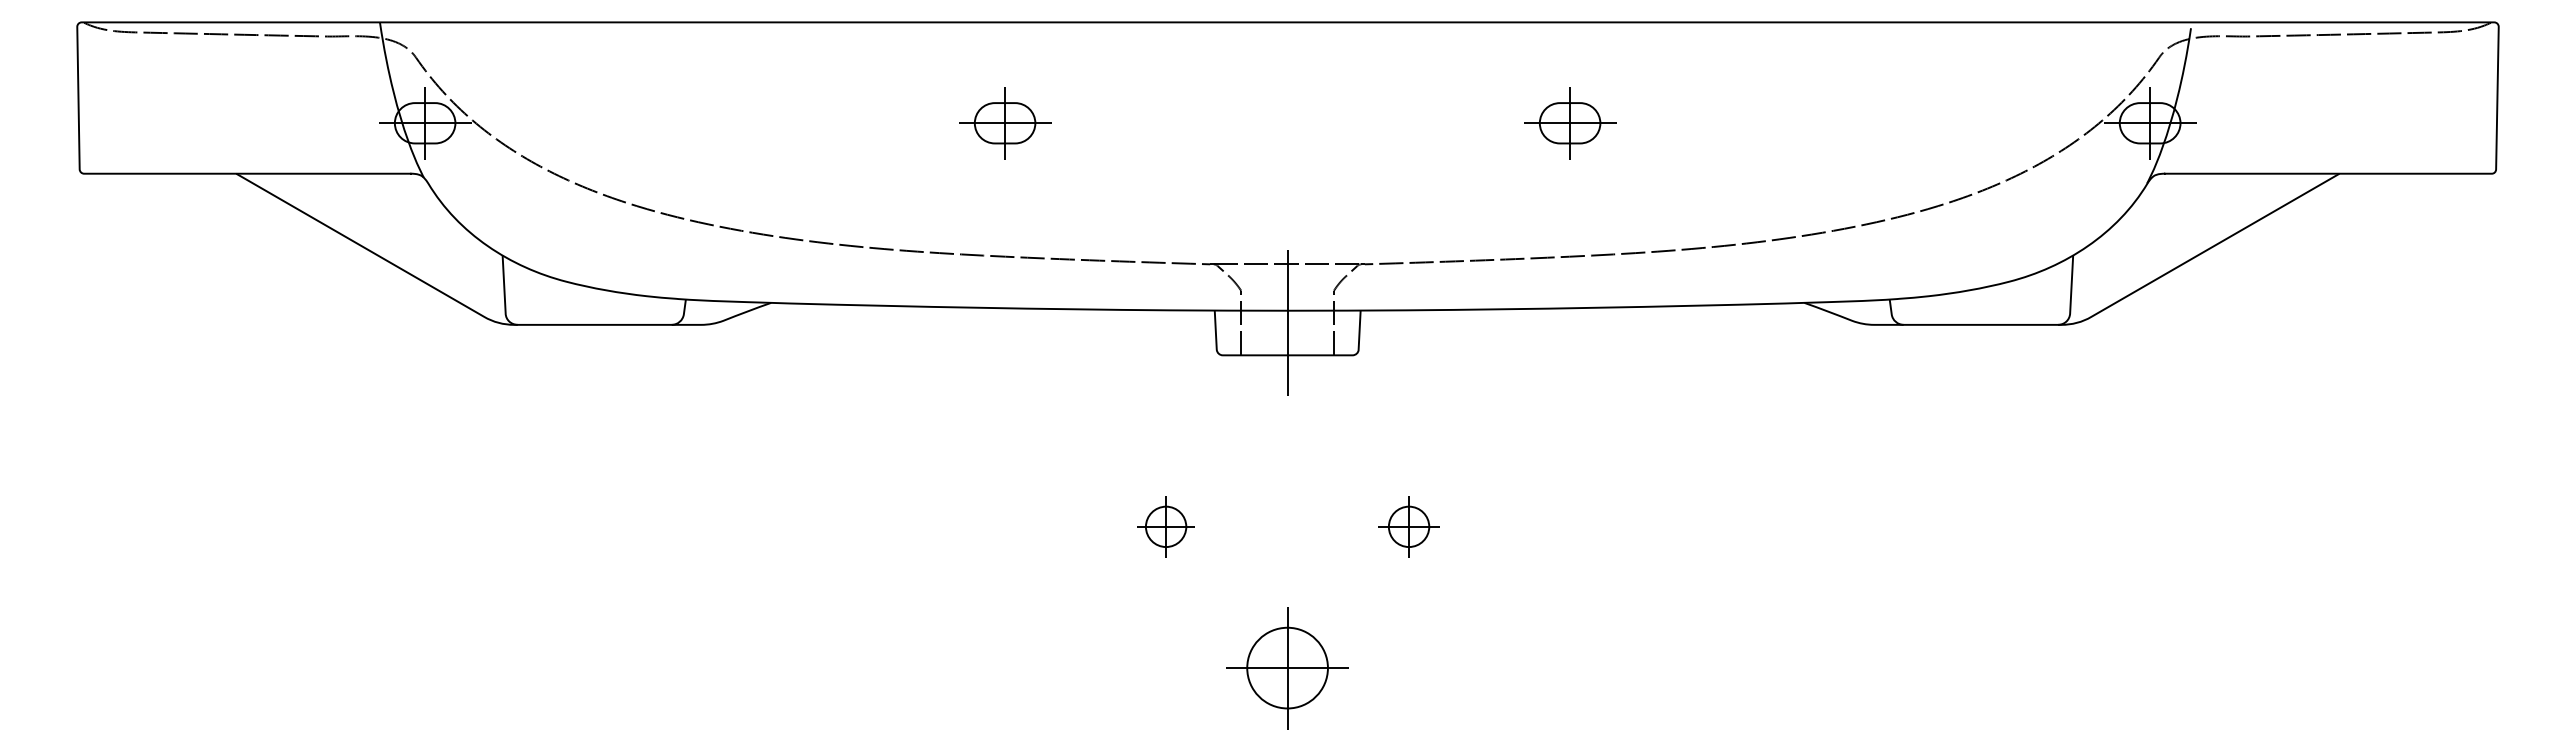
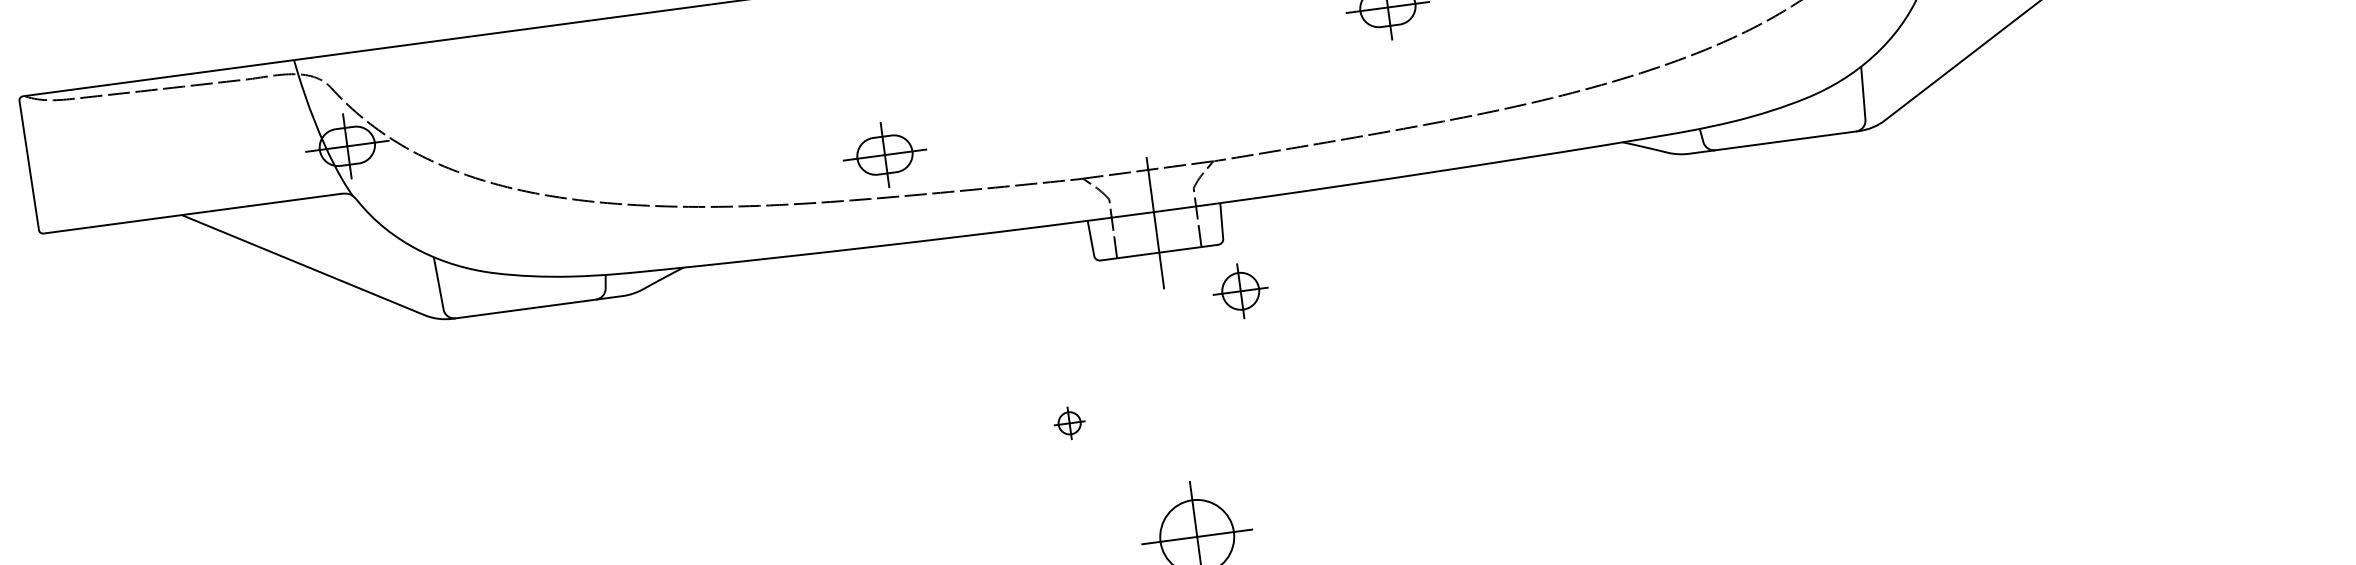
part: (1005, 123) -> (885, 155), moved
part: (1165, 526) -> (1069, 423), size x0.6
part: (1408, 526) -> (1240, 291), moved

